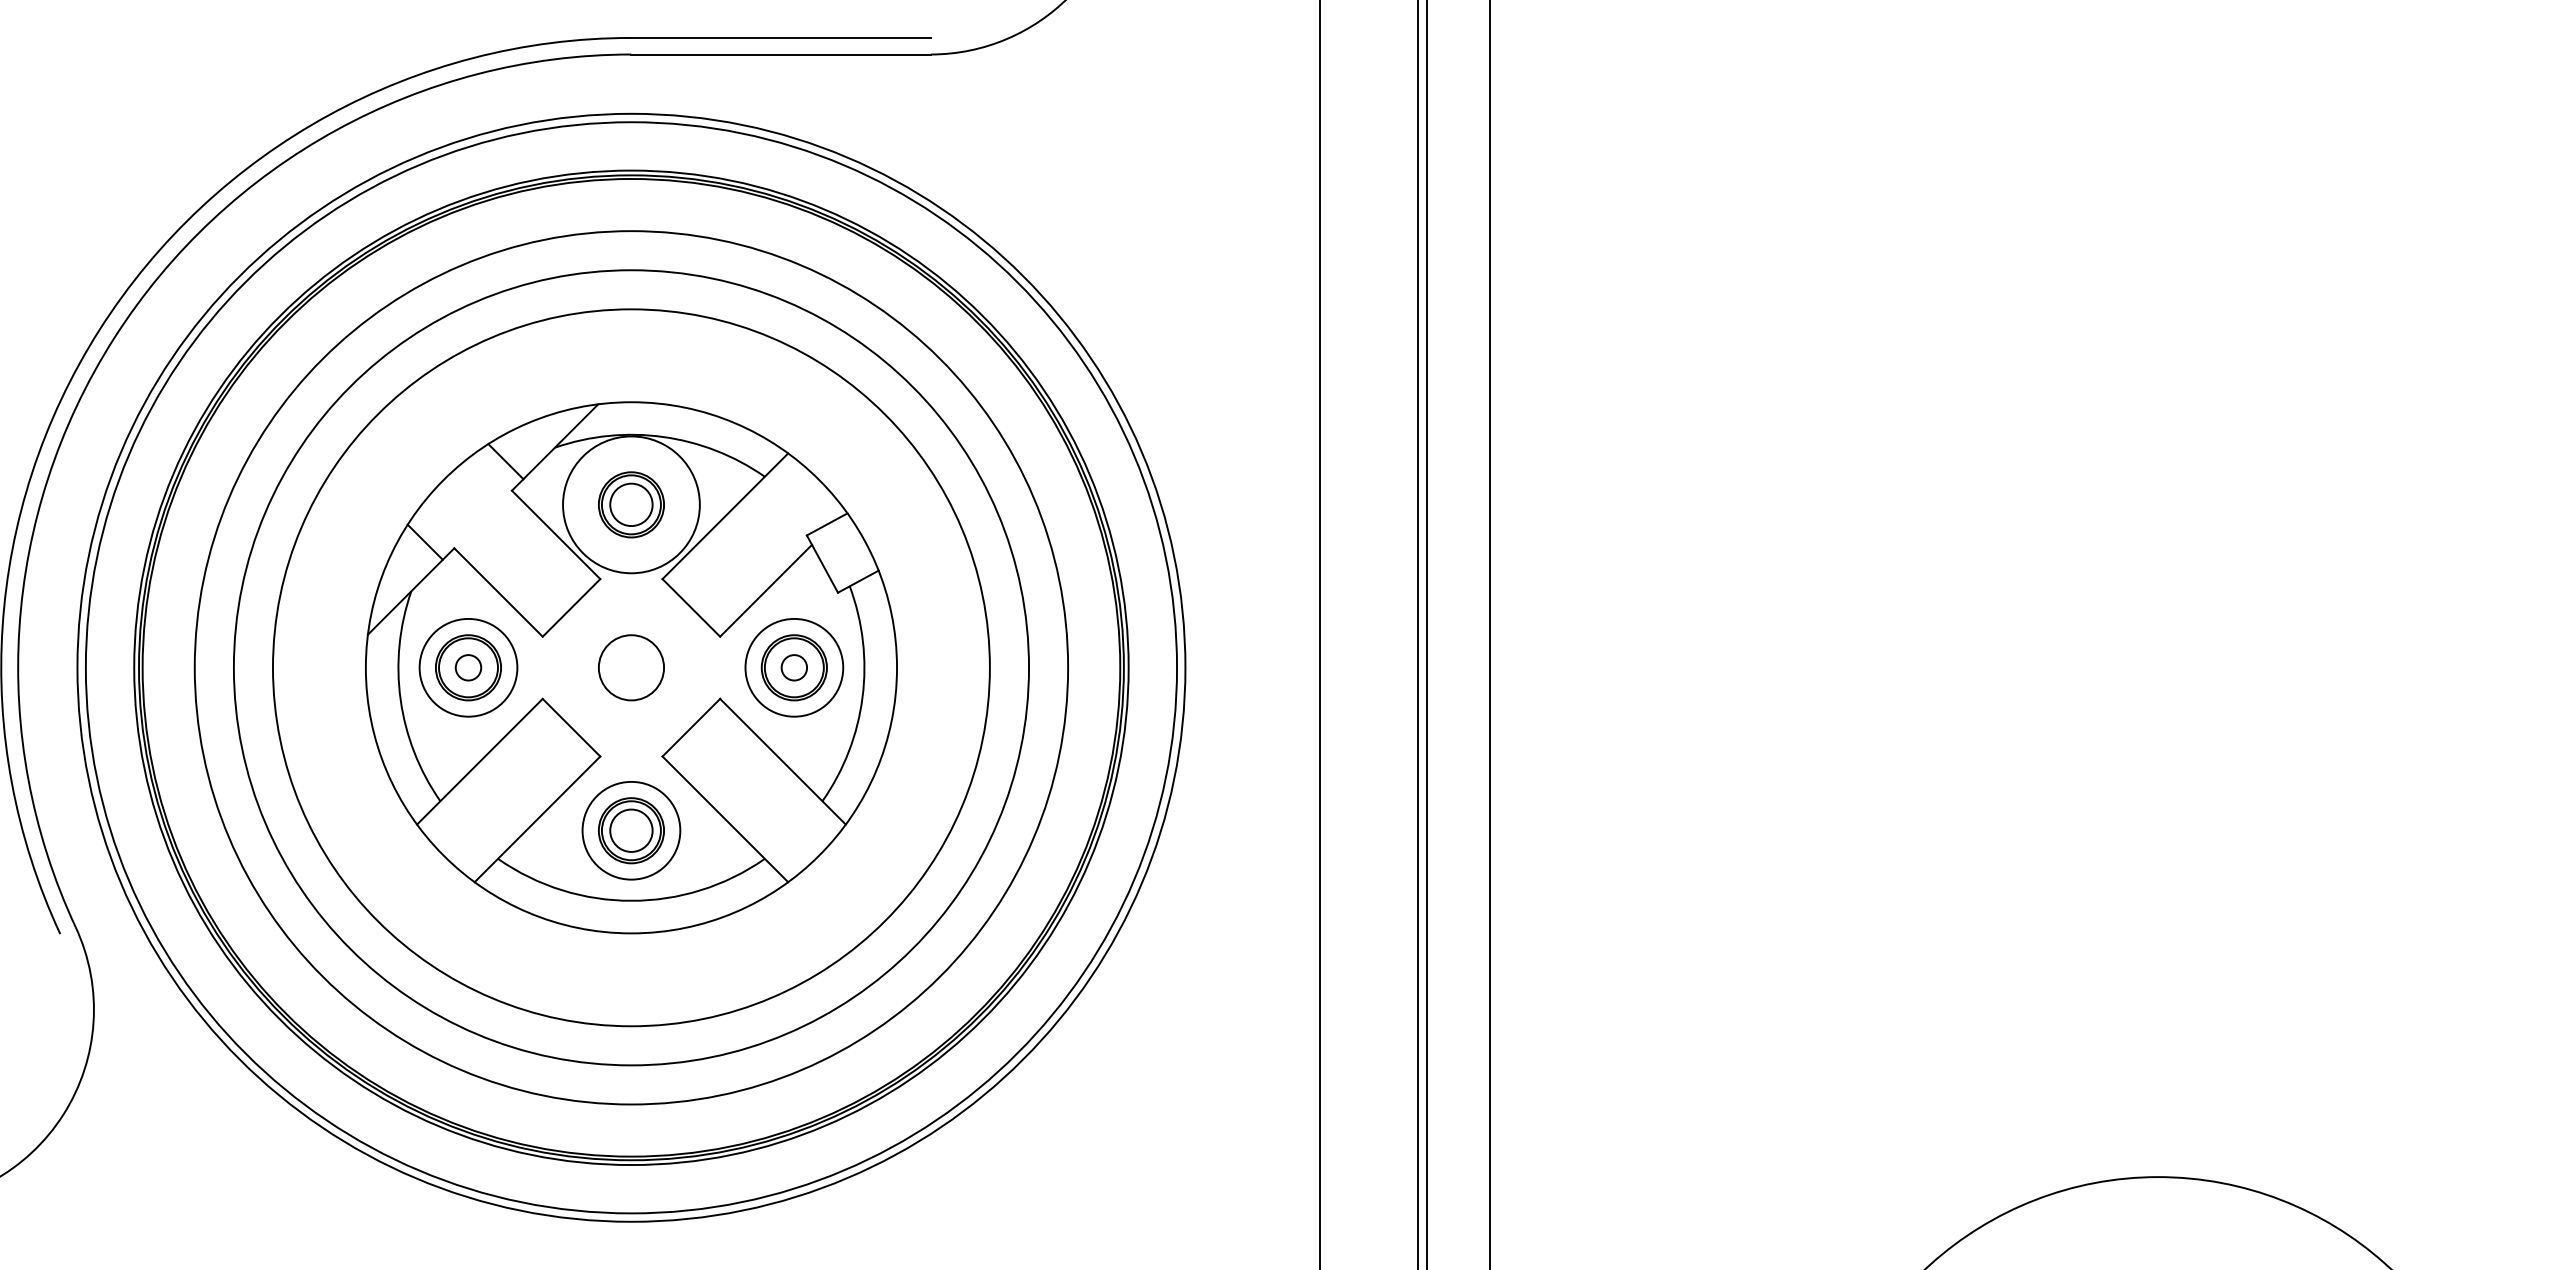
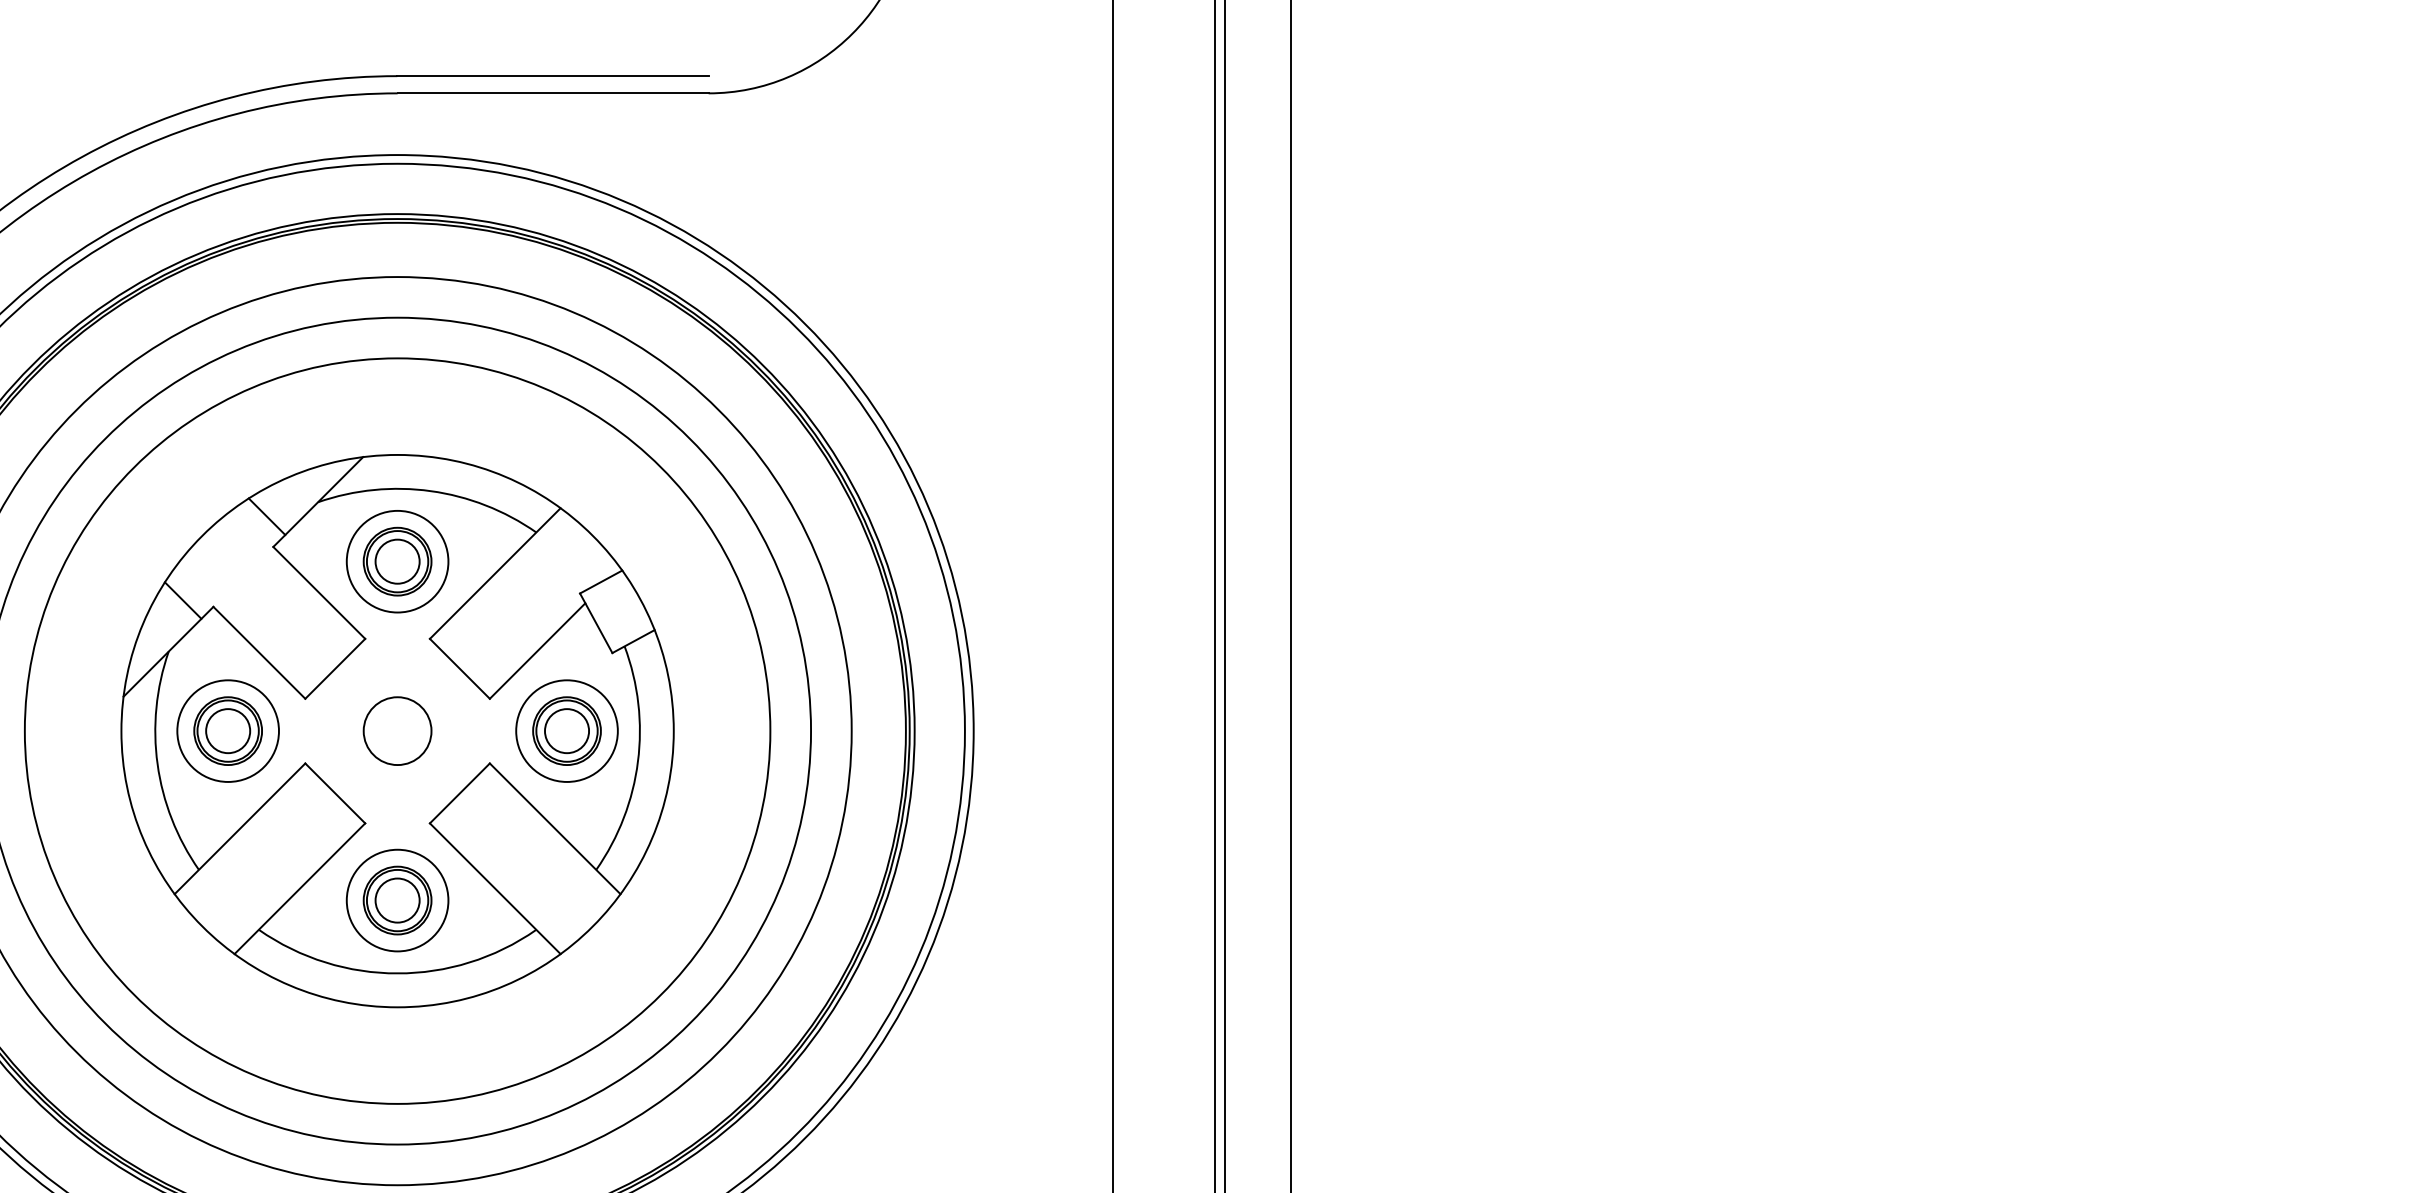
circle: (631, 504) -> (397, 561), size x0.71
circle: (468, 667) -> (228, 730), size x1.67
circle: (794, 667) -> (567, 730), size x1.67

